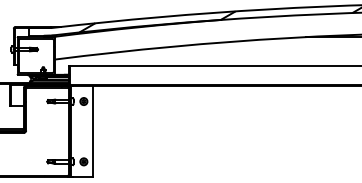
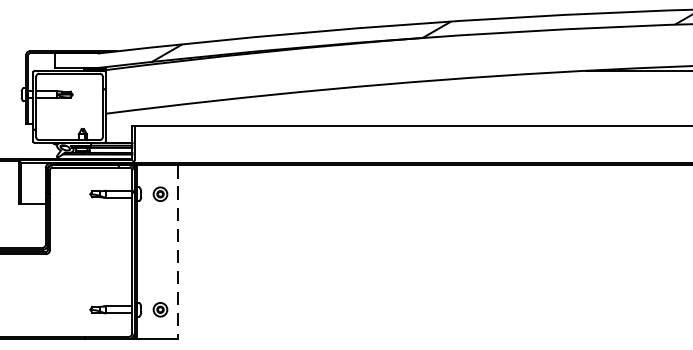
line: (92, 132) -> (176, 253), solid -> dashed

